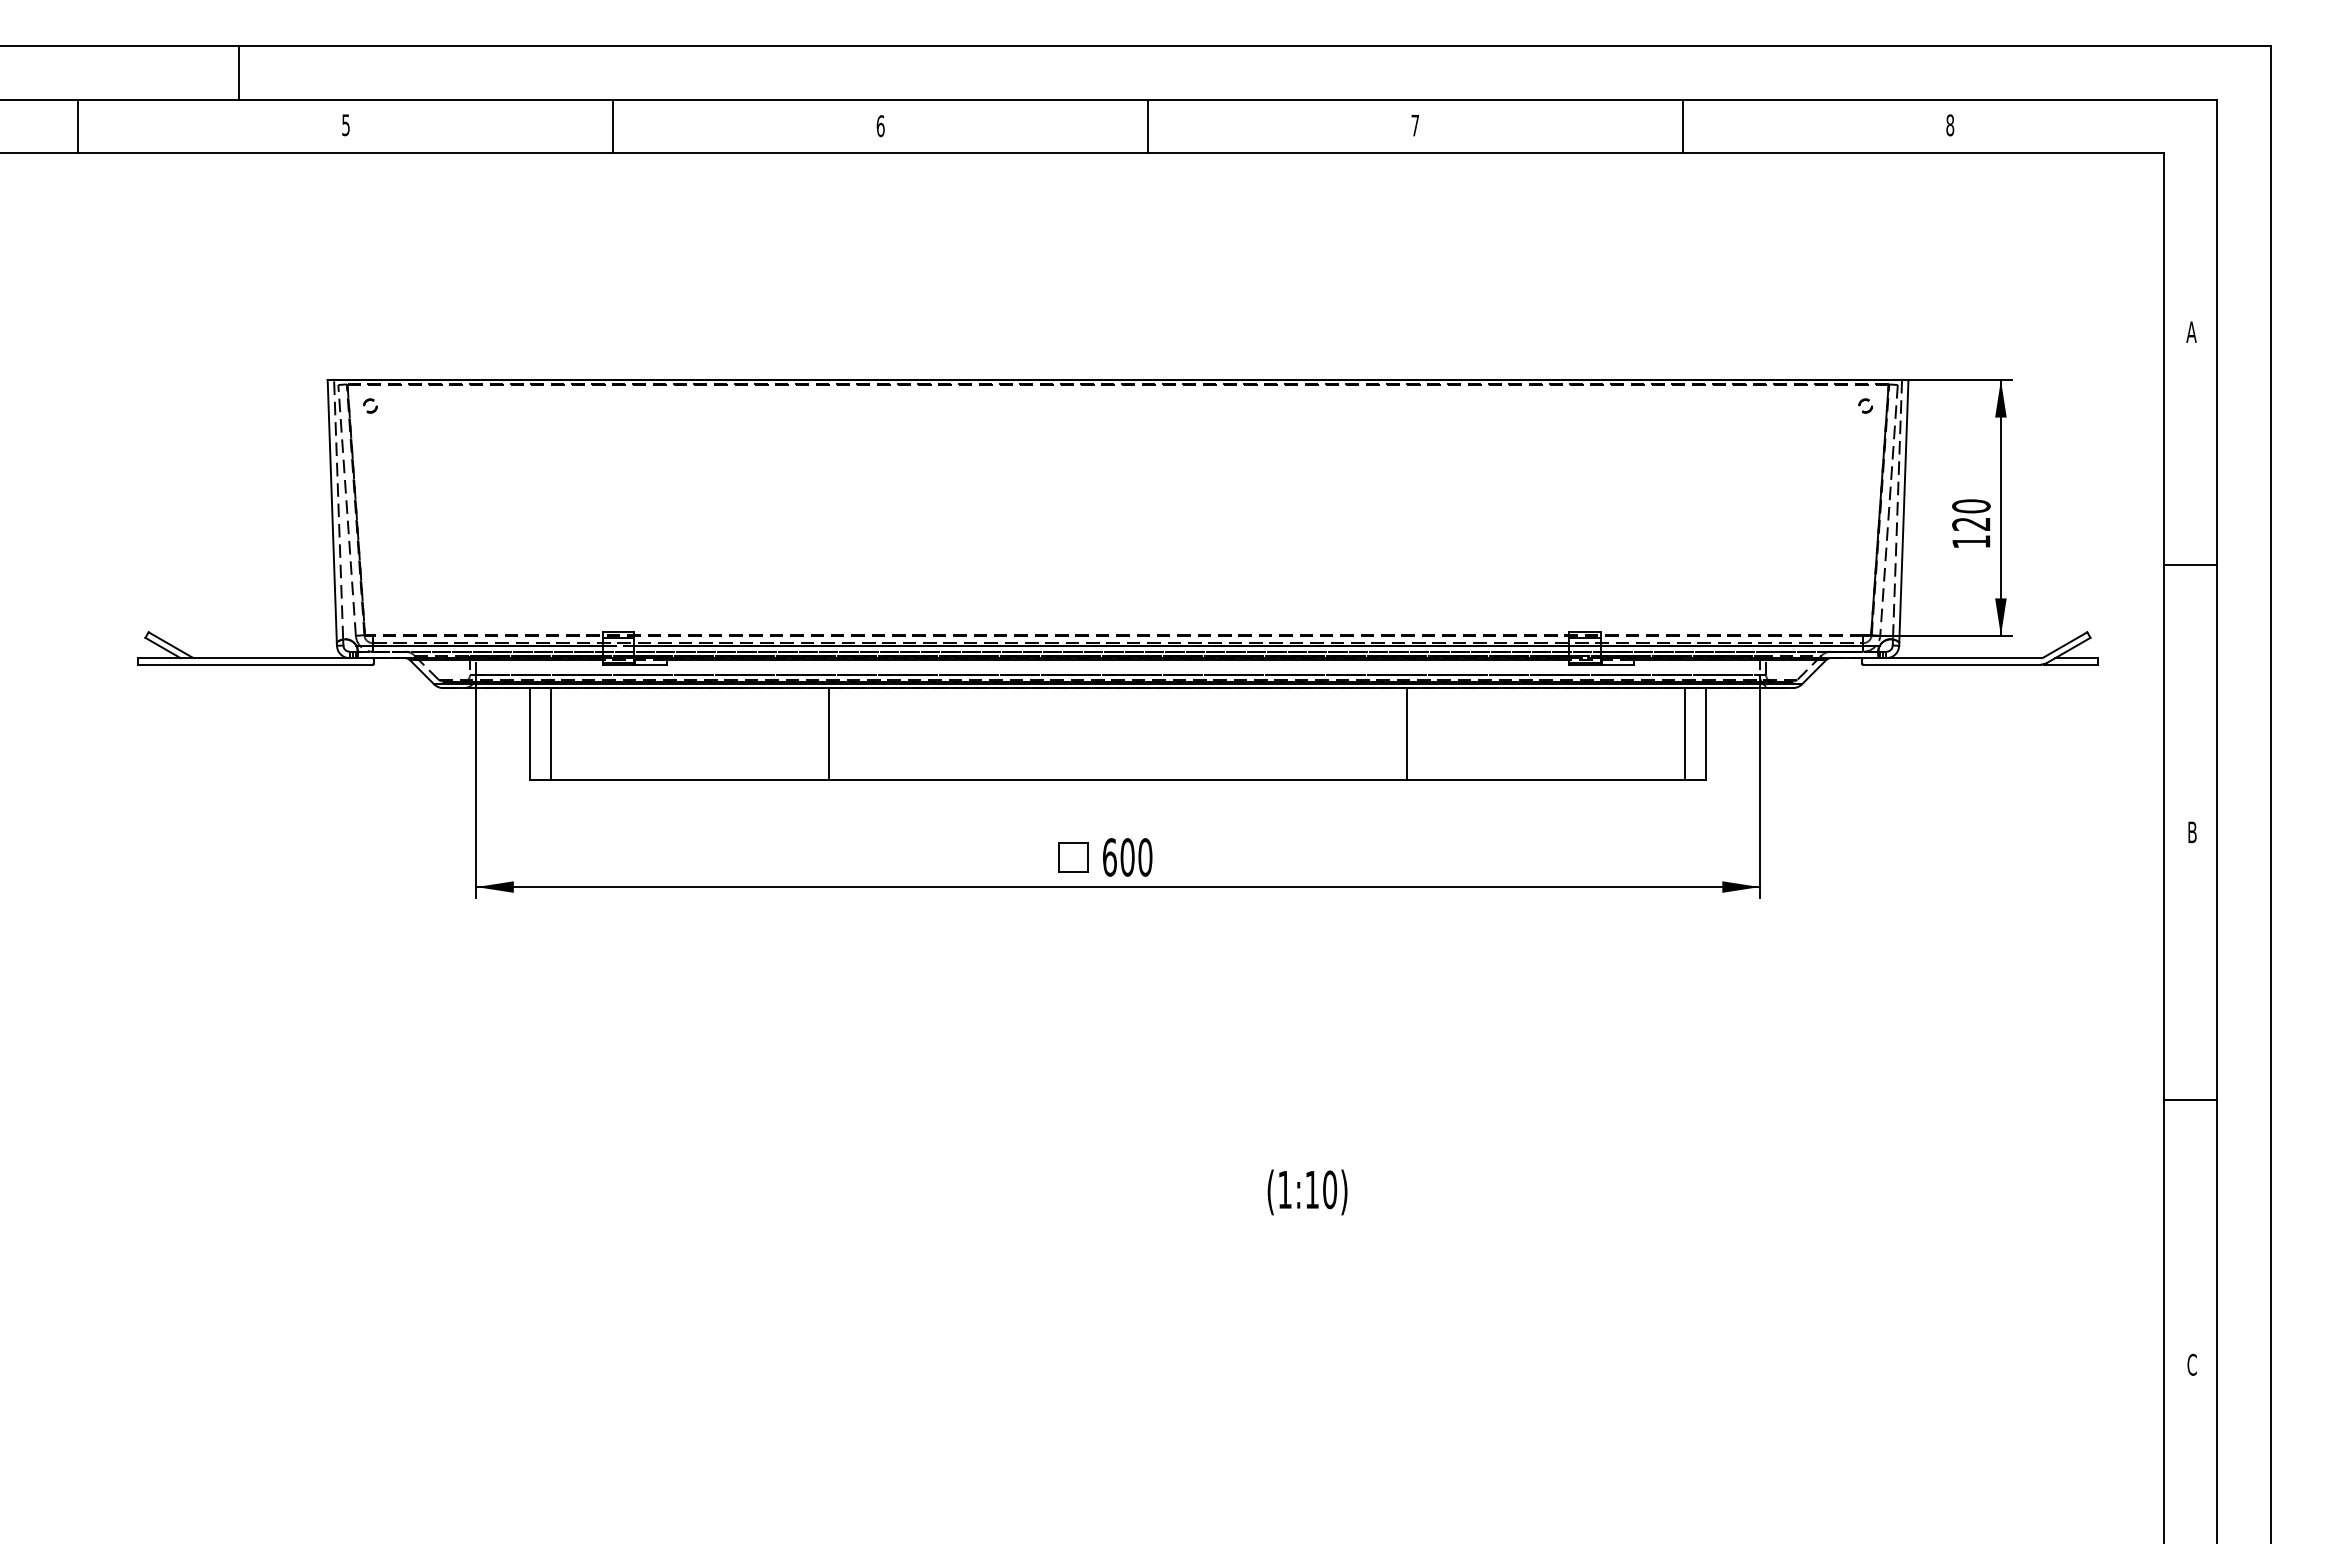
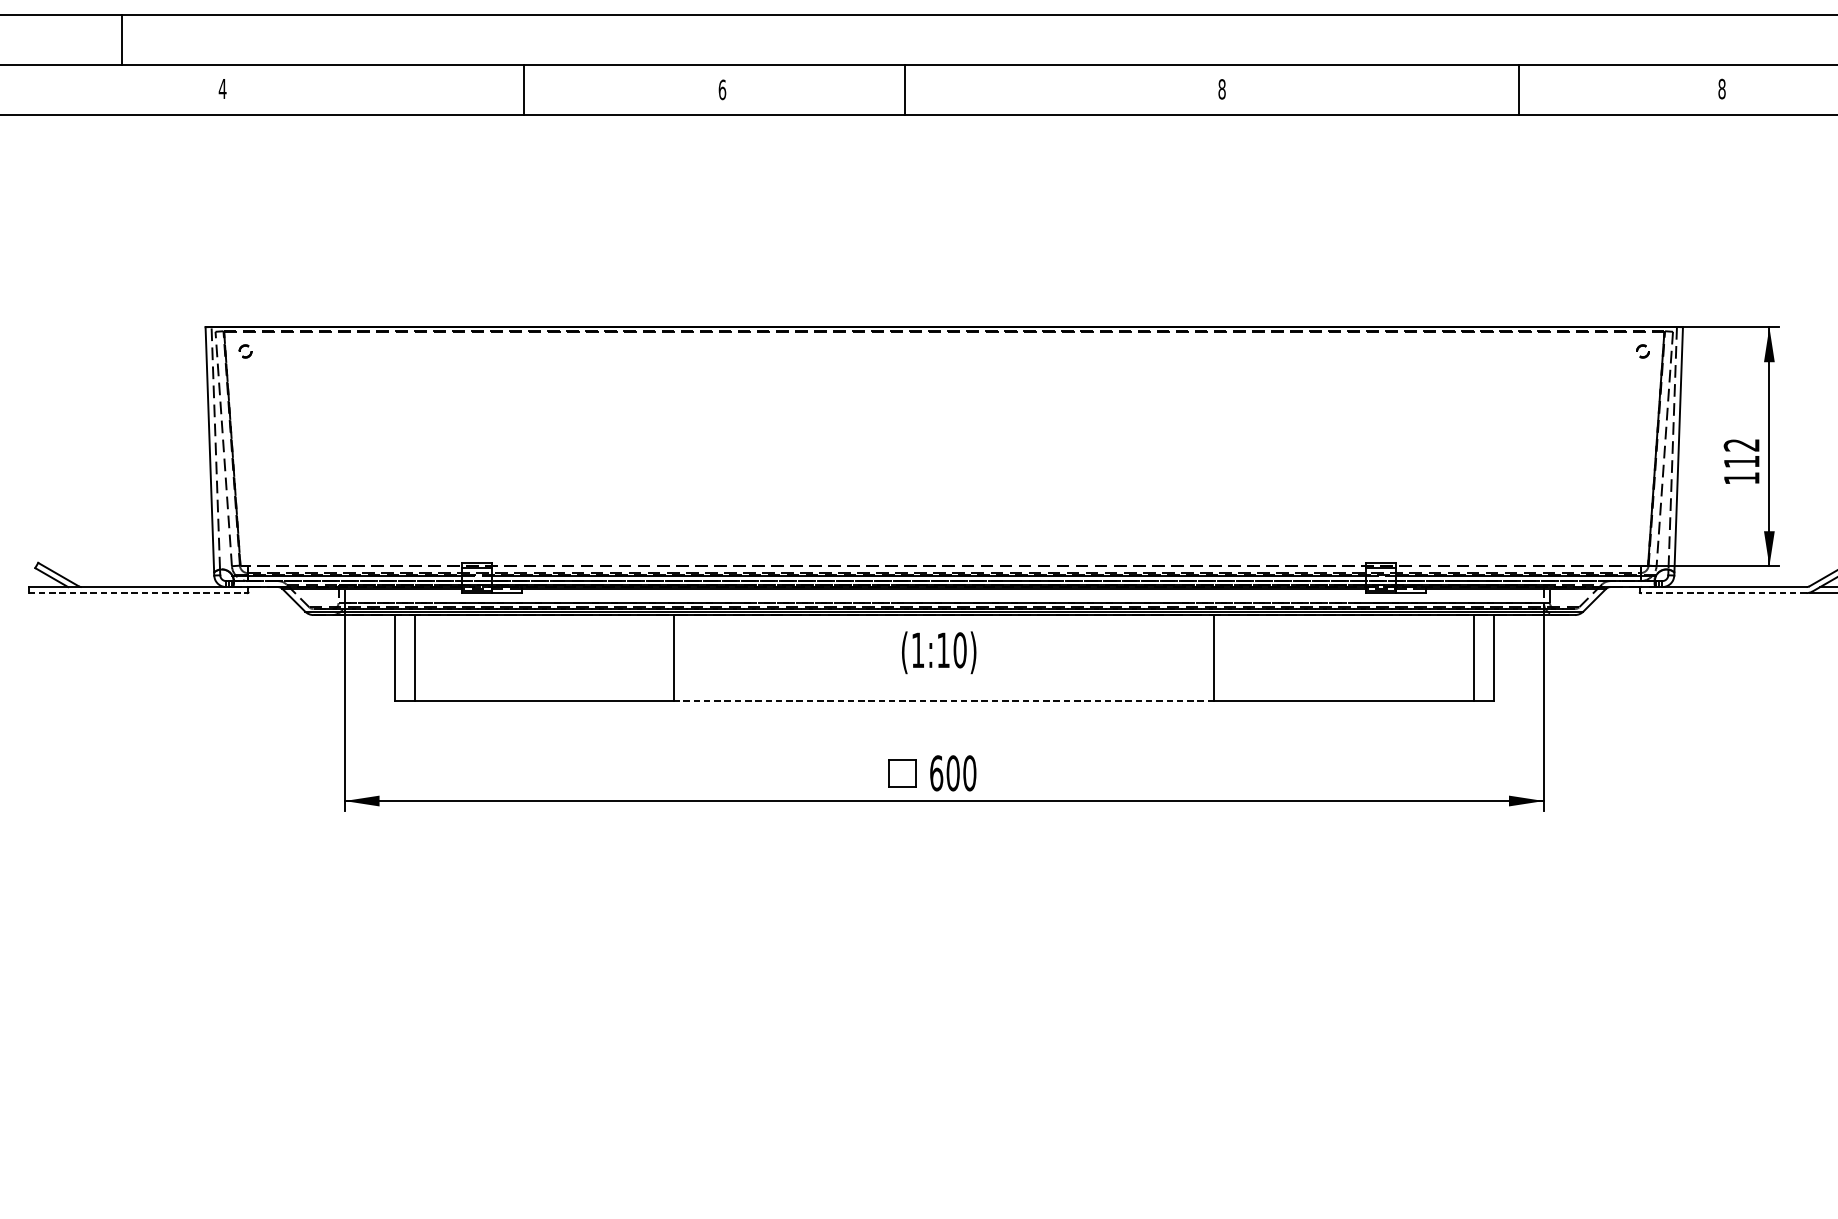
text: (345, 125) -> (222, 89), 5 -> 4
text: (1415, 125) -> (1222, 89), 7 -> 8
line: (612, 126) -> (523, 90), moved
line: (1147, 126) -> (904, 90), moved
line: (1682, 126) -> (1519, 90), moved
text: (1971, 514) -> (1741, 452), 120 -> 112
line: (255, 664) -> (138, 593), solid -> dashed
line: (1952, 664) -> (1724, 593), solid -> dashed
line: (1118, 780) -> (944, 701), solid -> dashed
text: (1307, 1192) -> (939, 652), moved

